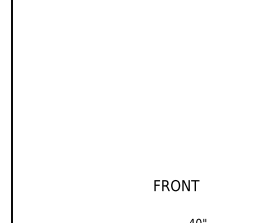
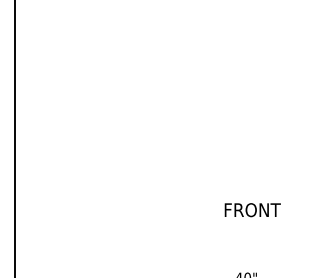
text: (176, 185) -> (252, 209), moved

